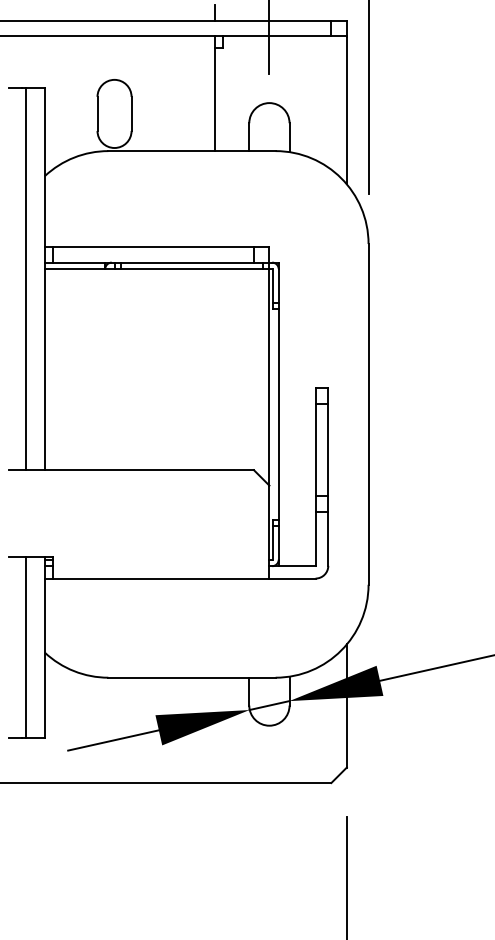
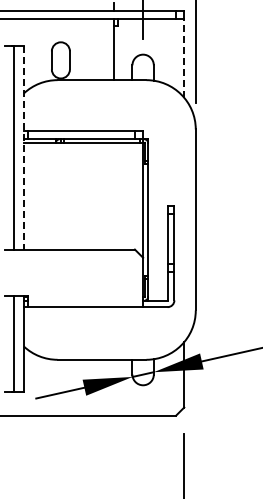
line: (347, 110) -> (184, 58), solid -> dashed
line: (44, 279) -> (23, 148), solid -> dashed

